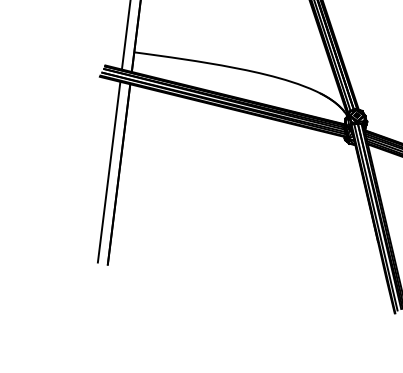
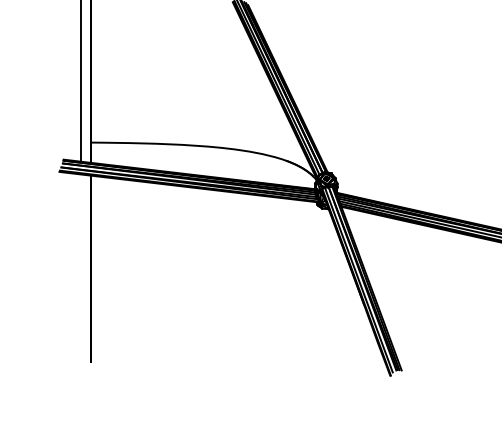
line: (109, 171) -> (81, 267), removed

